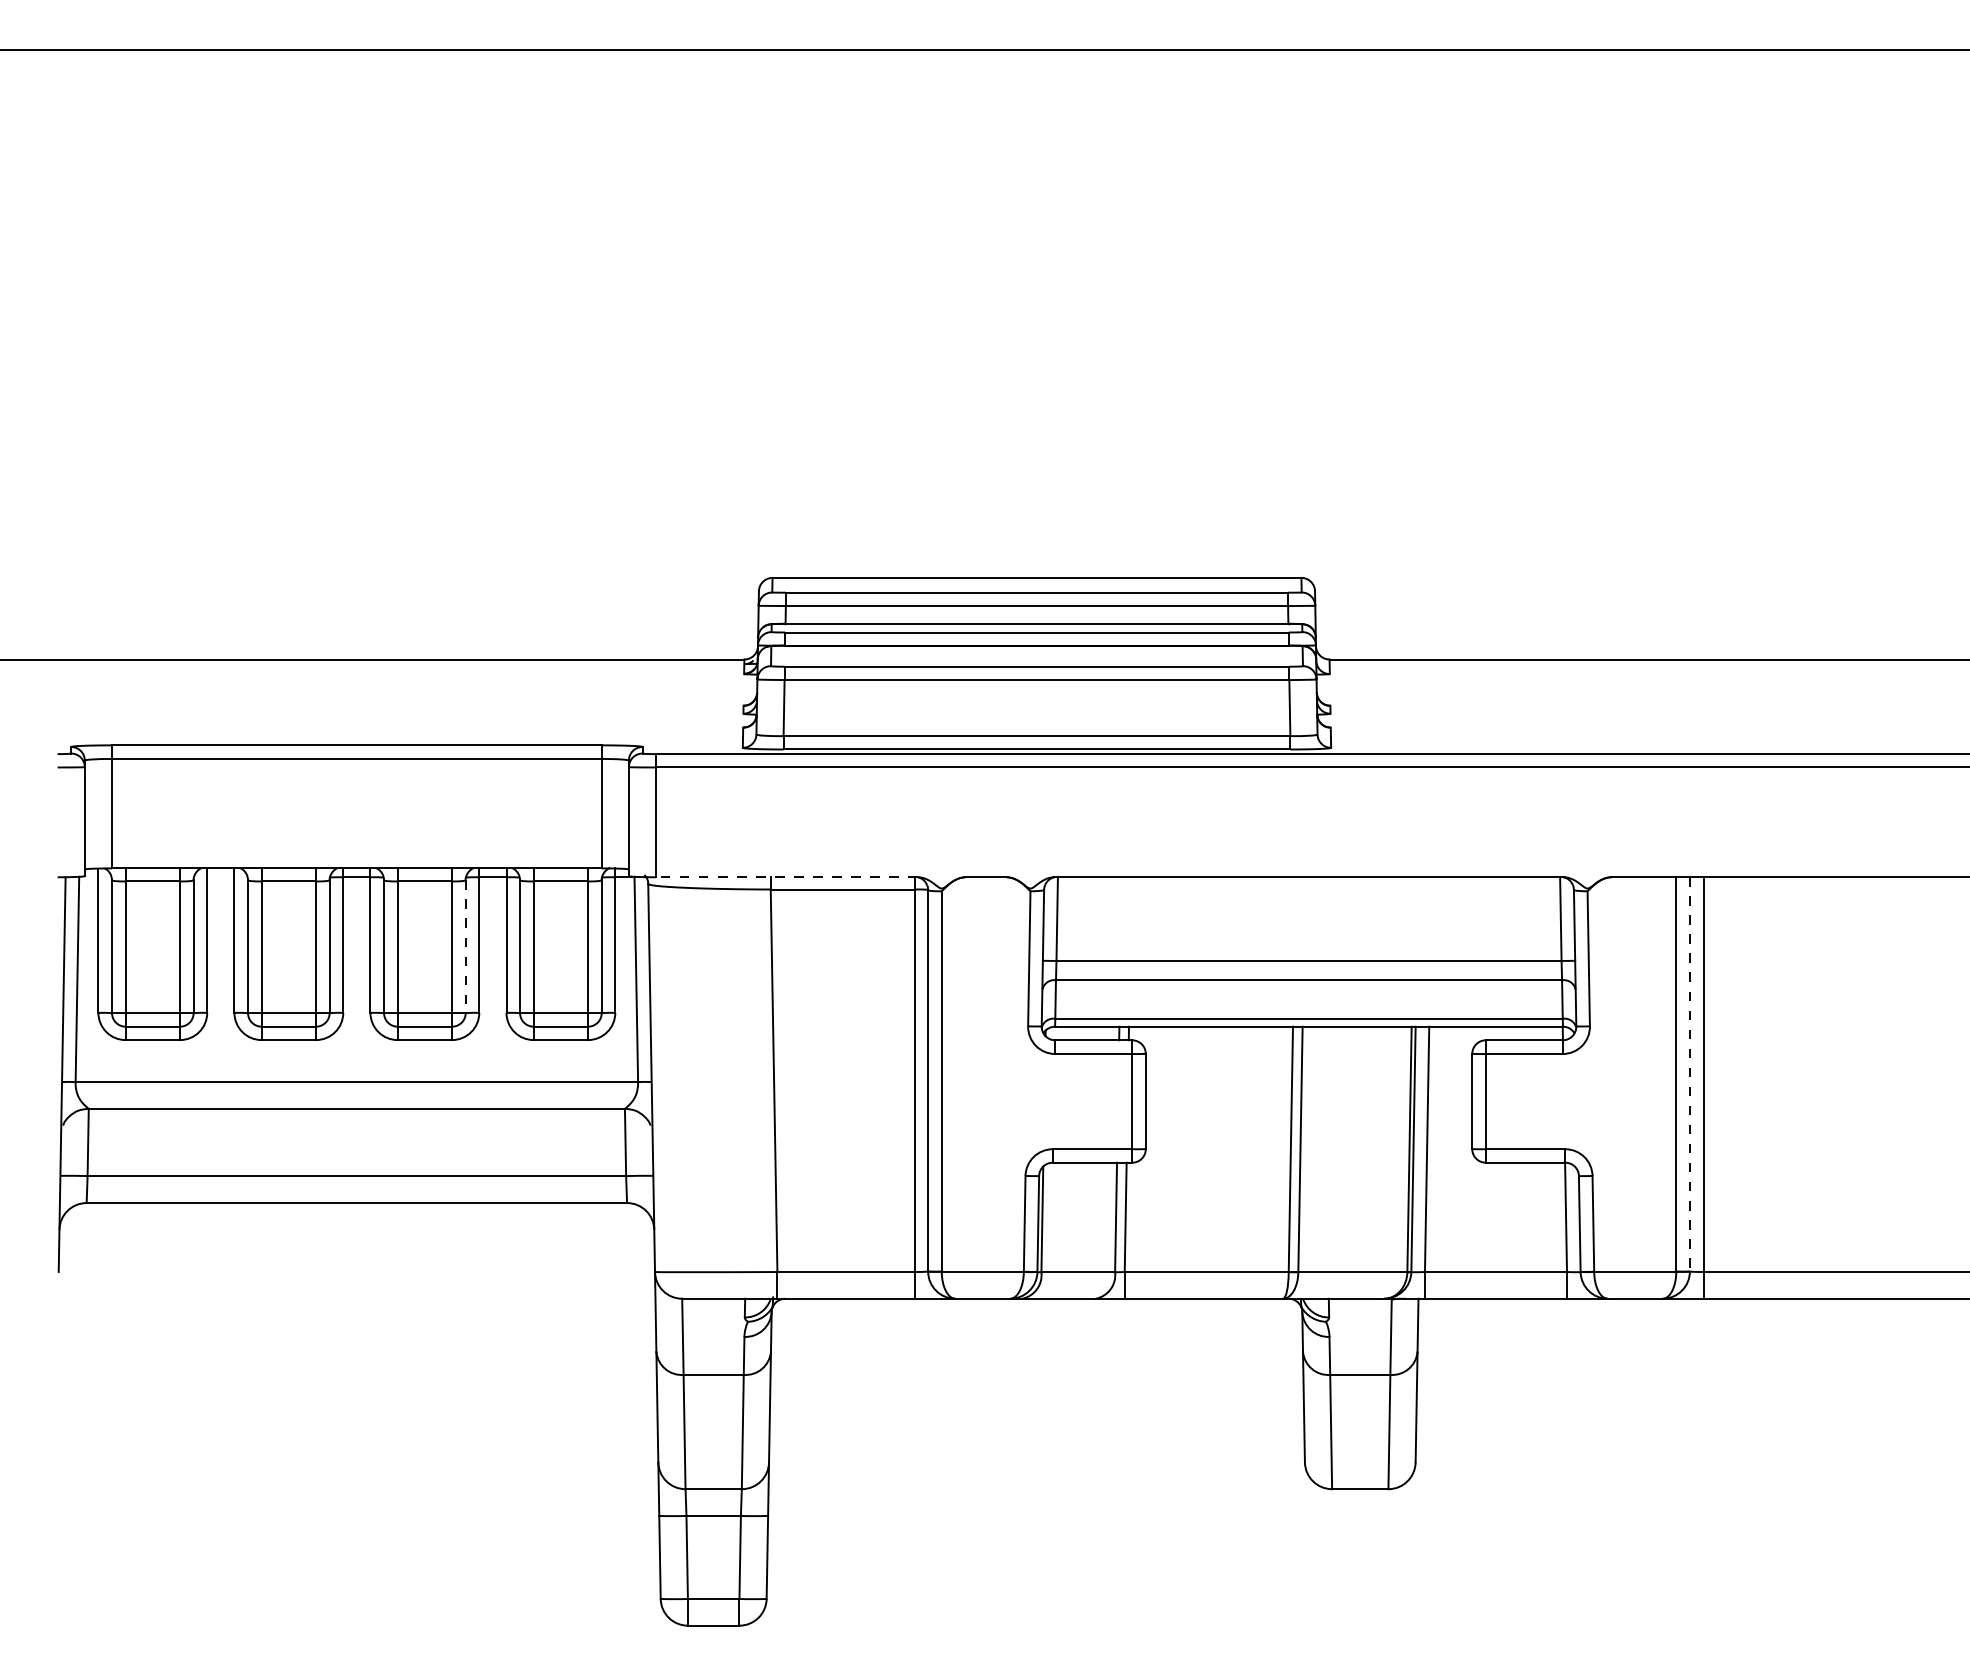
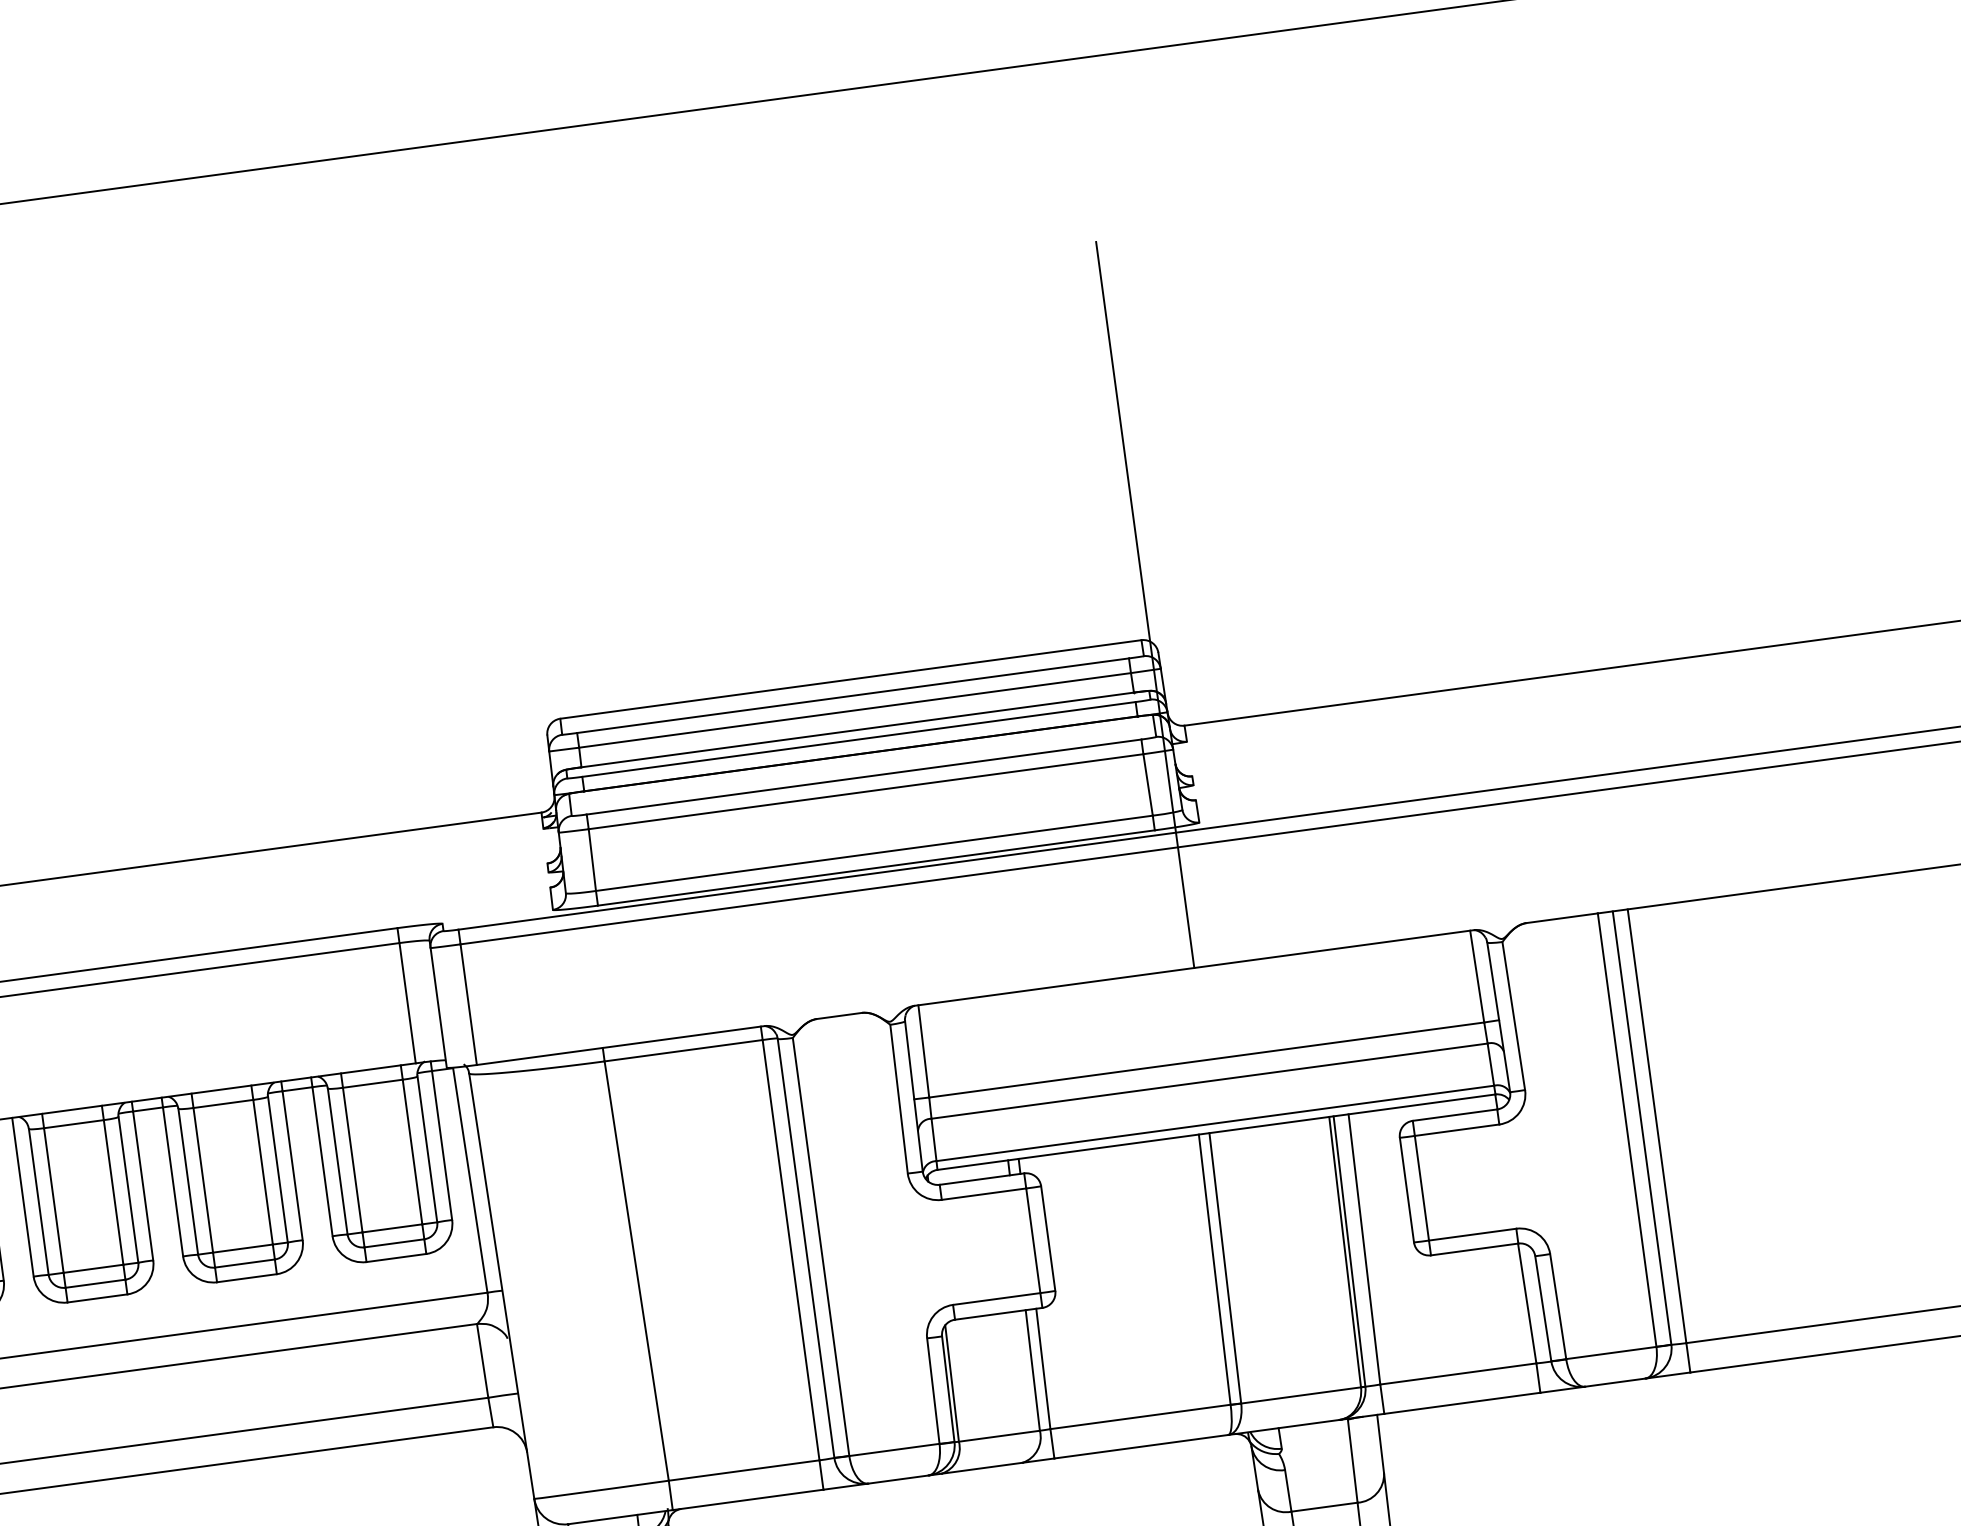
line: (1309, 546) -> (1145, 604), added
line: (787, 877) -> (621, 1045), dashed -> solid
line: (465, 947) -> (277, 1170), dashed -> solid
line: (1689, 1074) -> (1641, 1128), dashed -> solid

